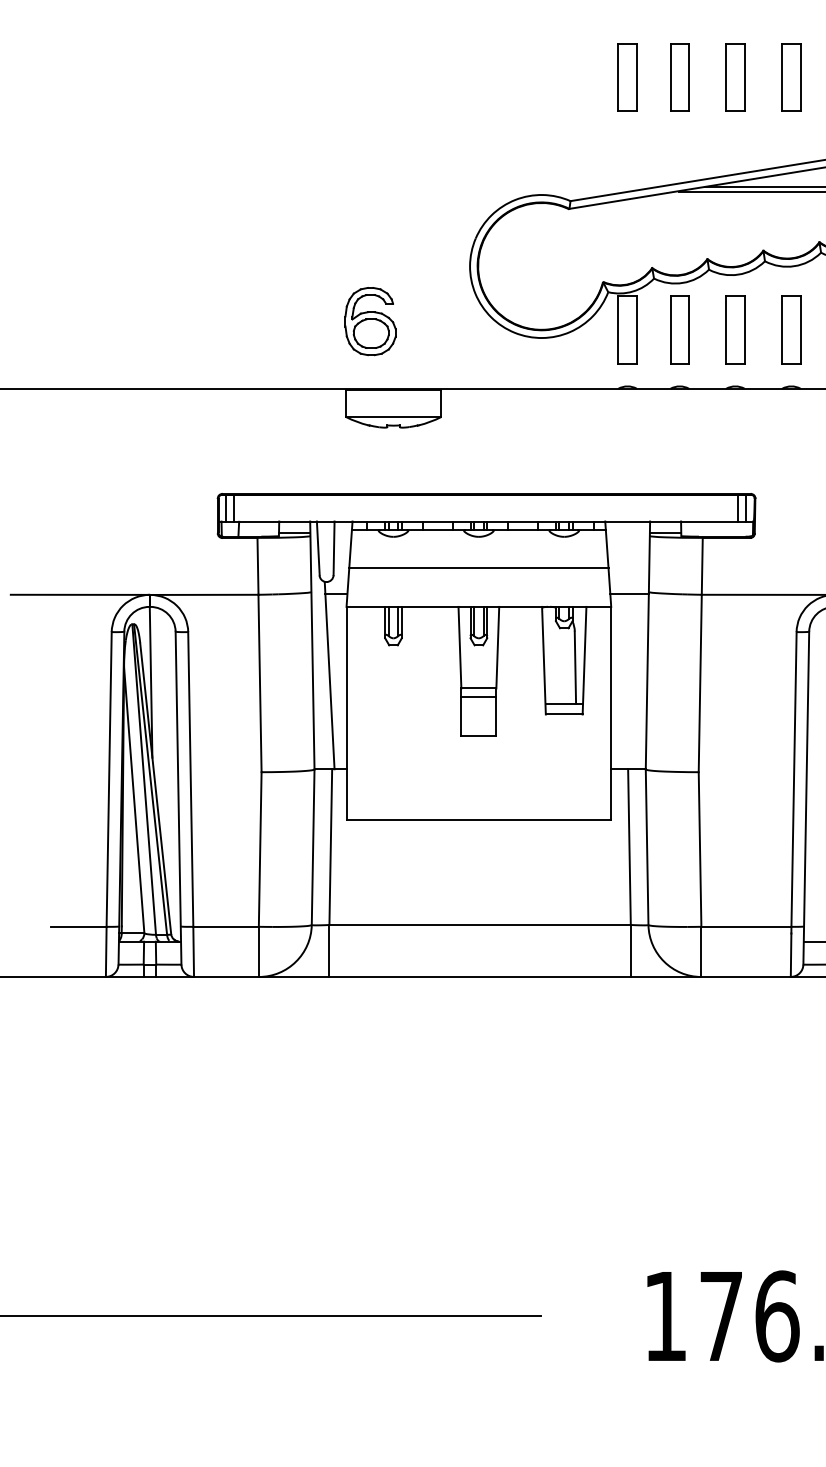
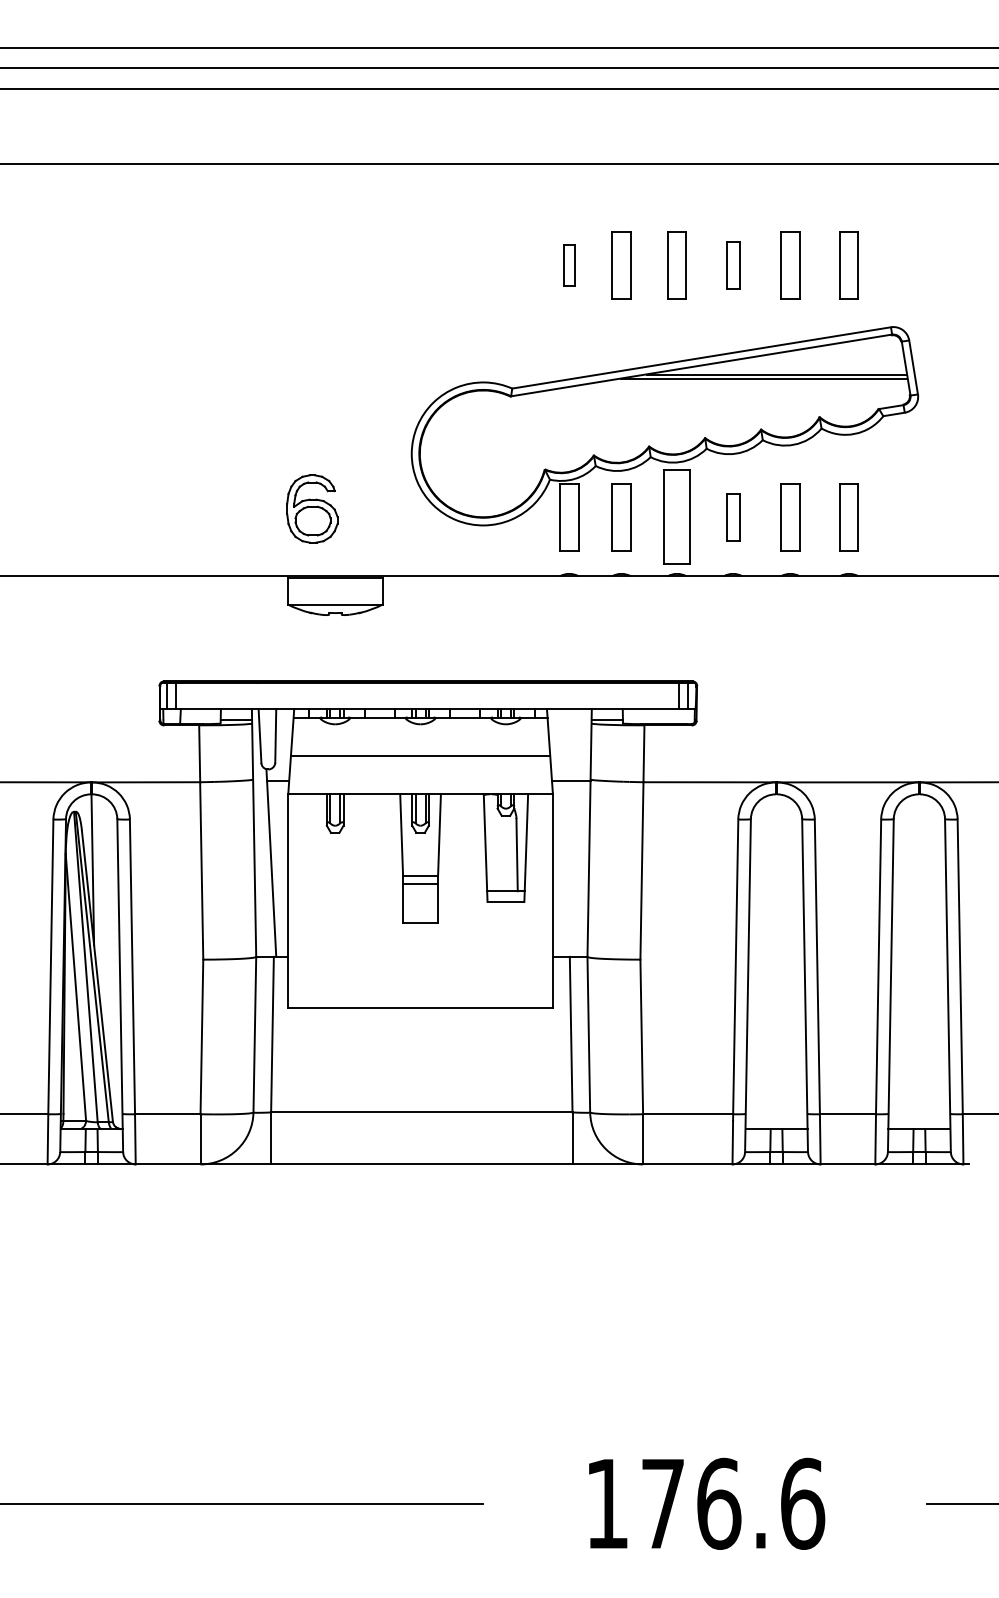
part: (627, 78) -> (569, 265), size x0.6
part: (790, 78) -> (732, 265), size x0.7
part: (734, 330) -> (676, 517), size x1.4
part: (790, 330) -> (732, 517), size x0.7

